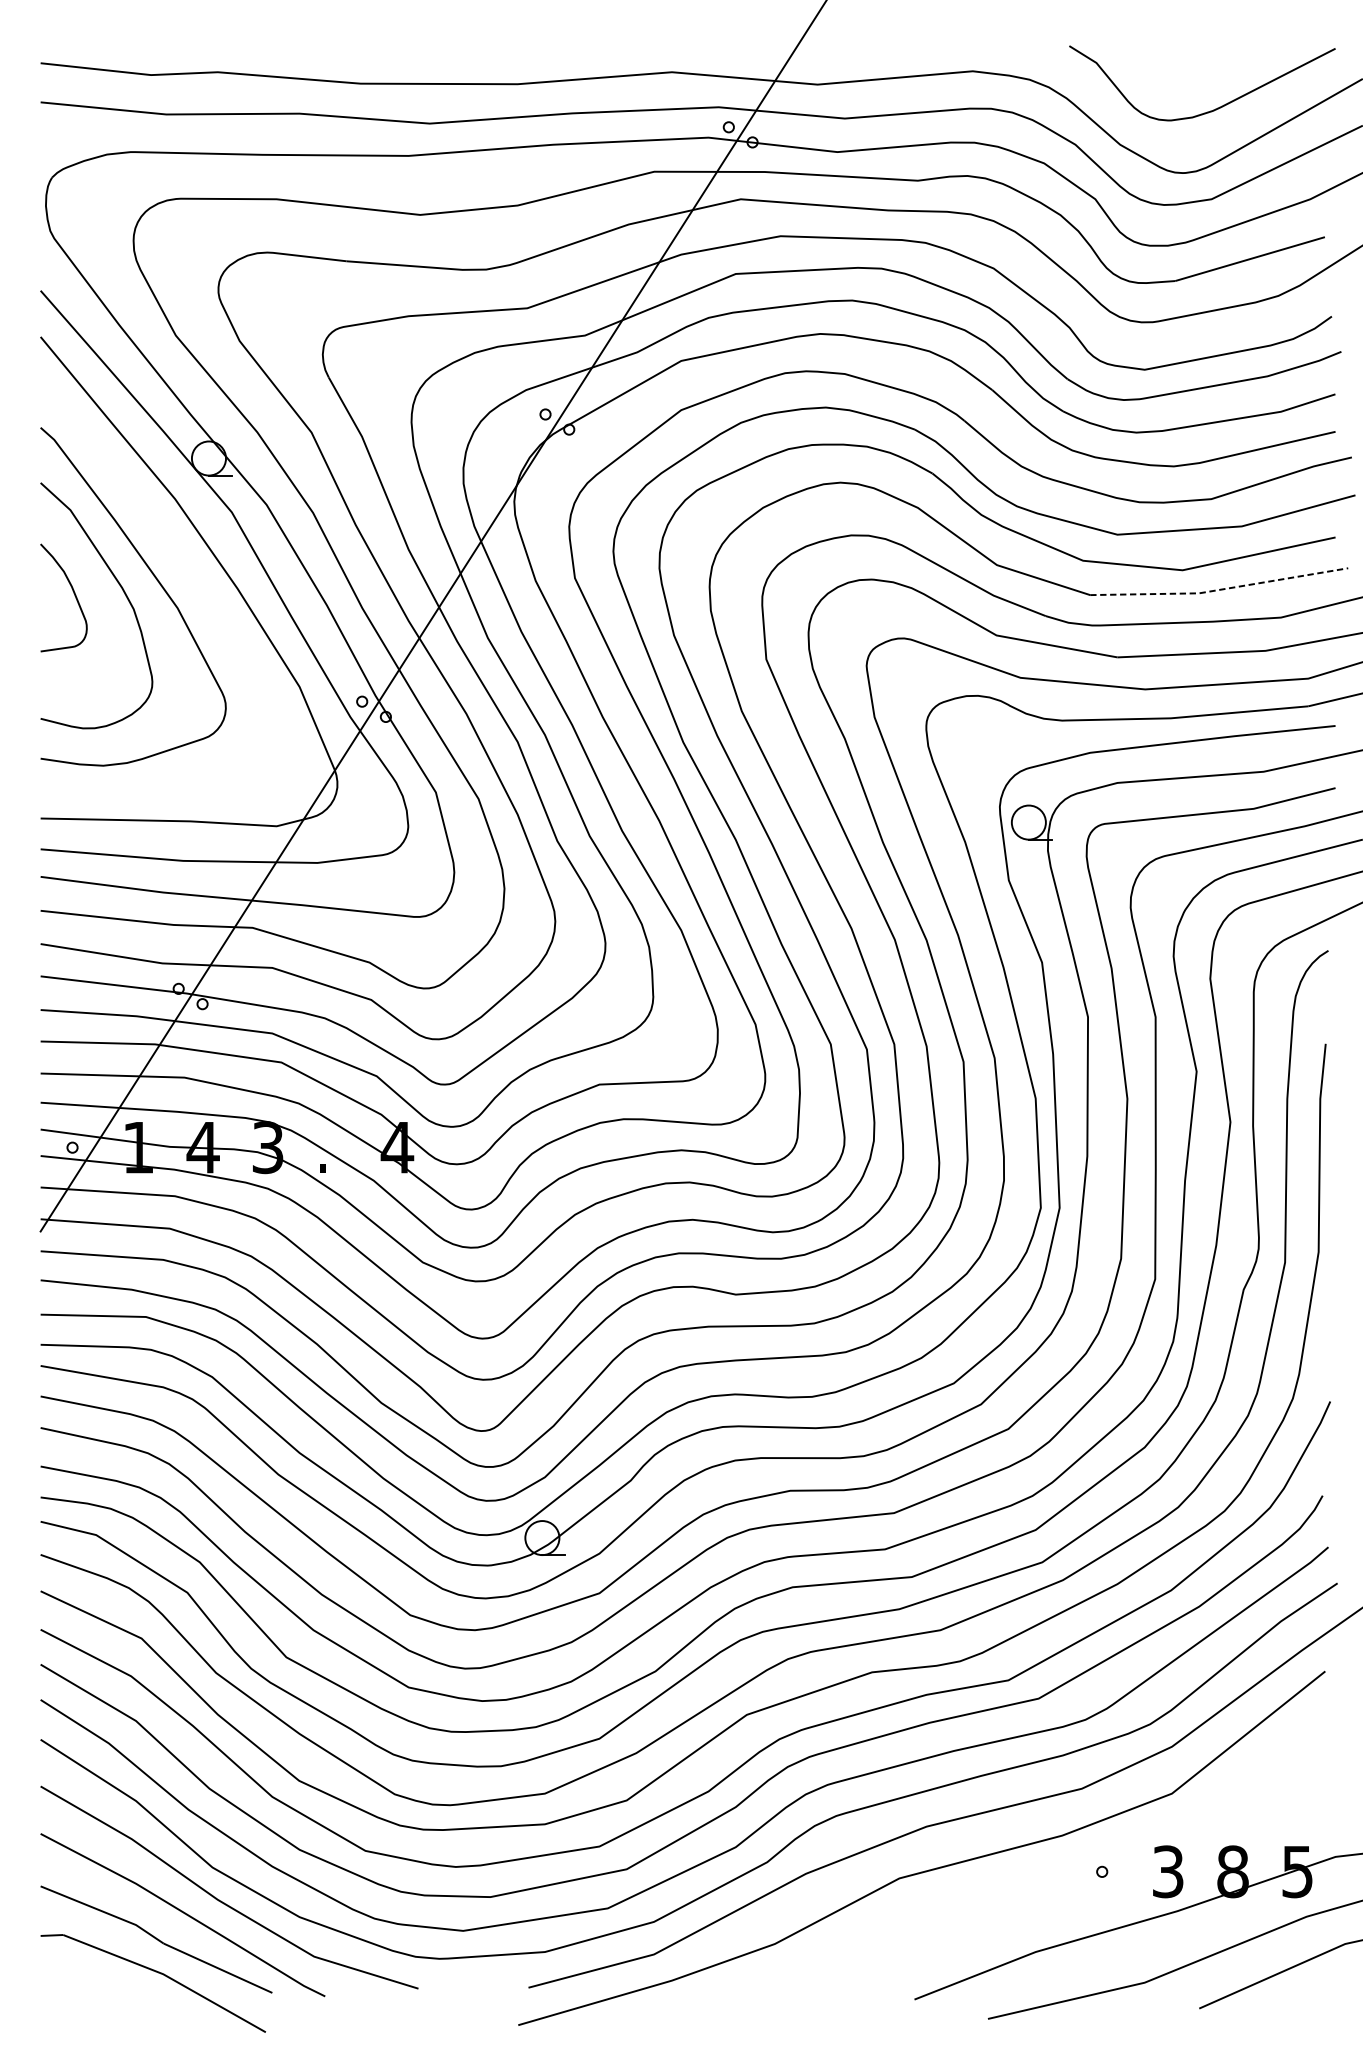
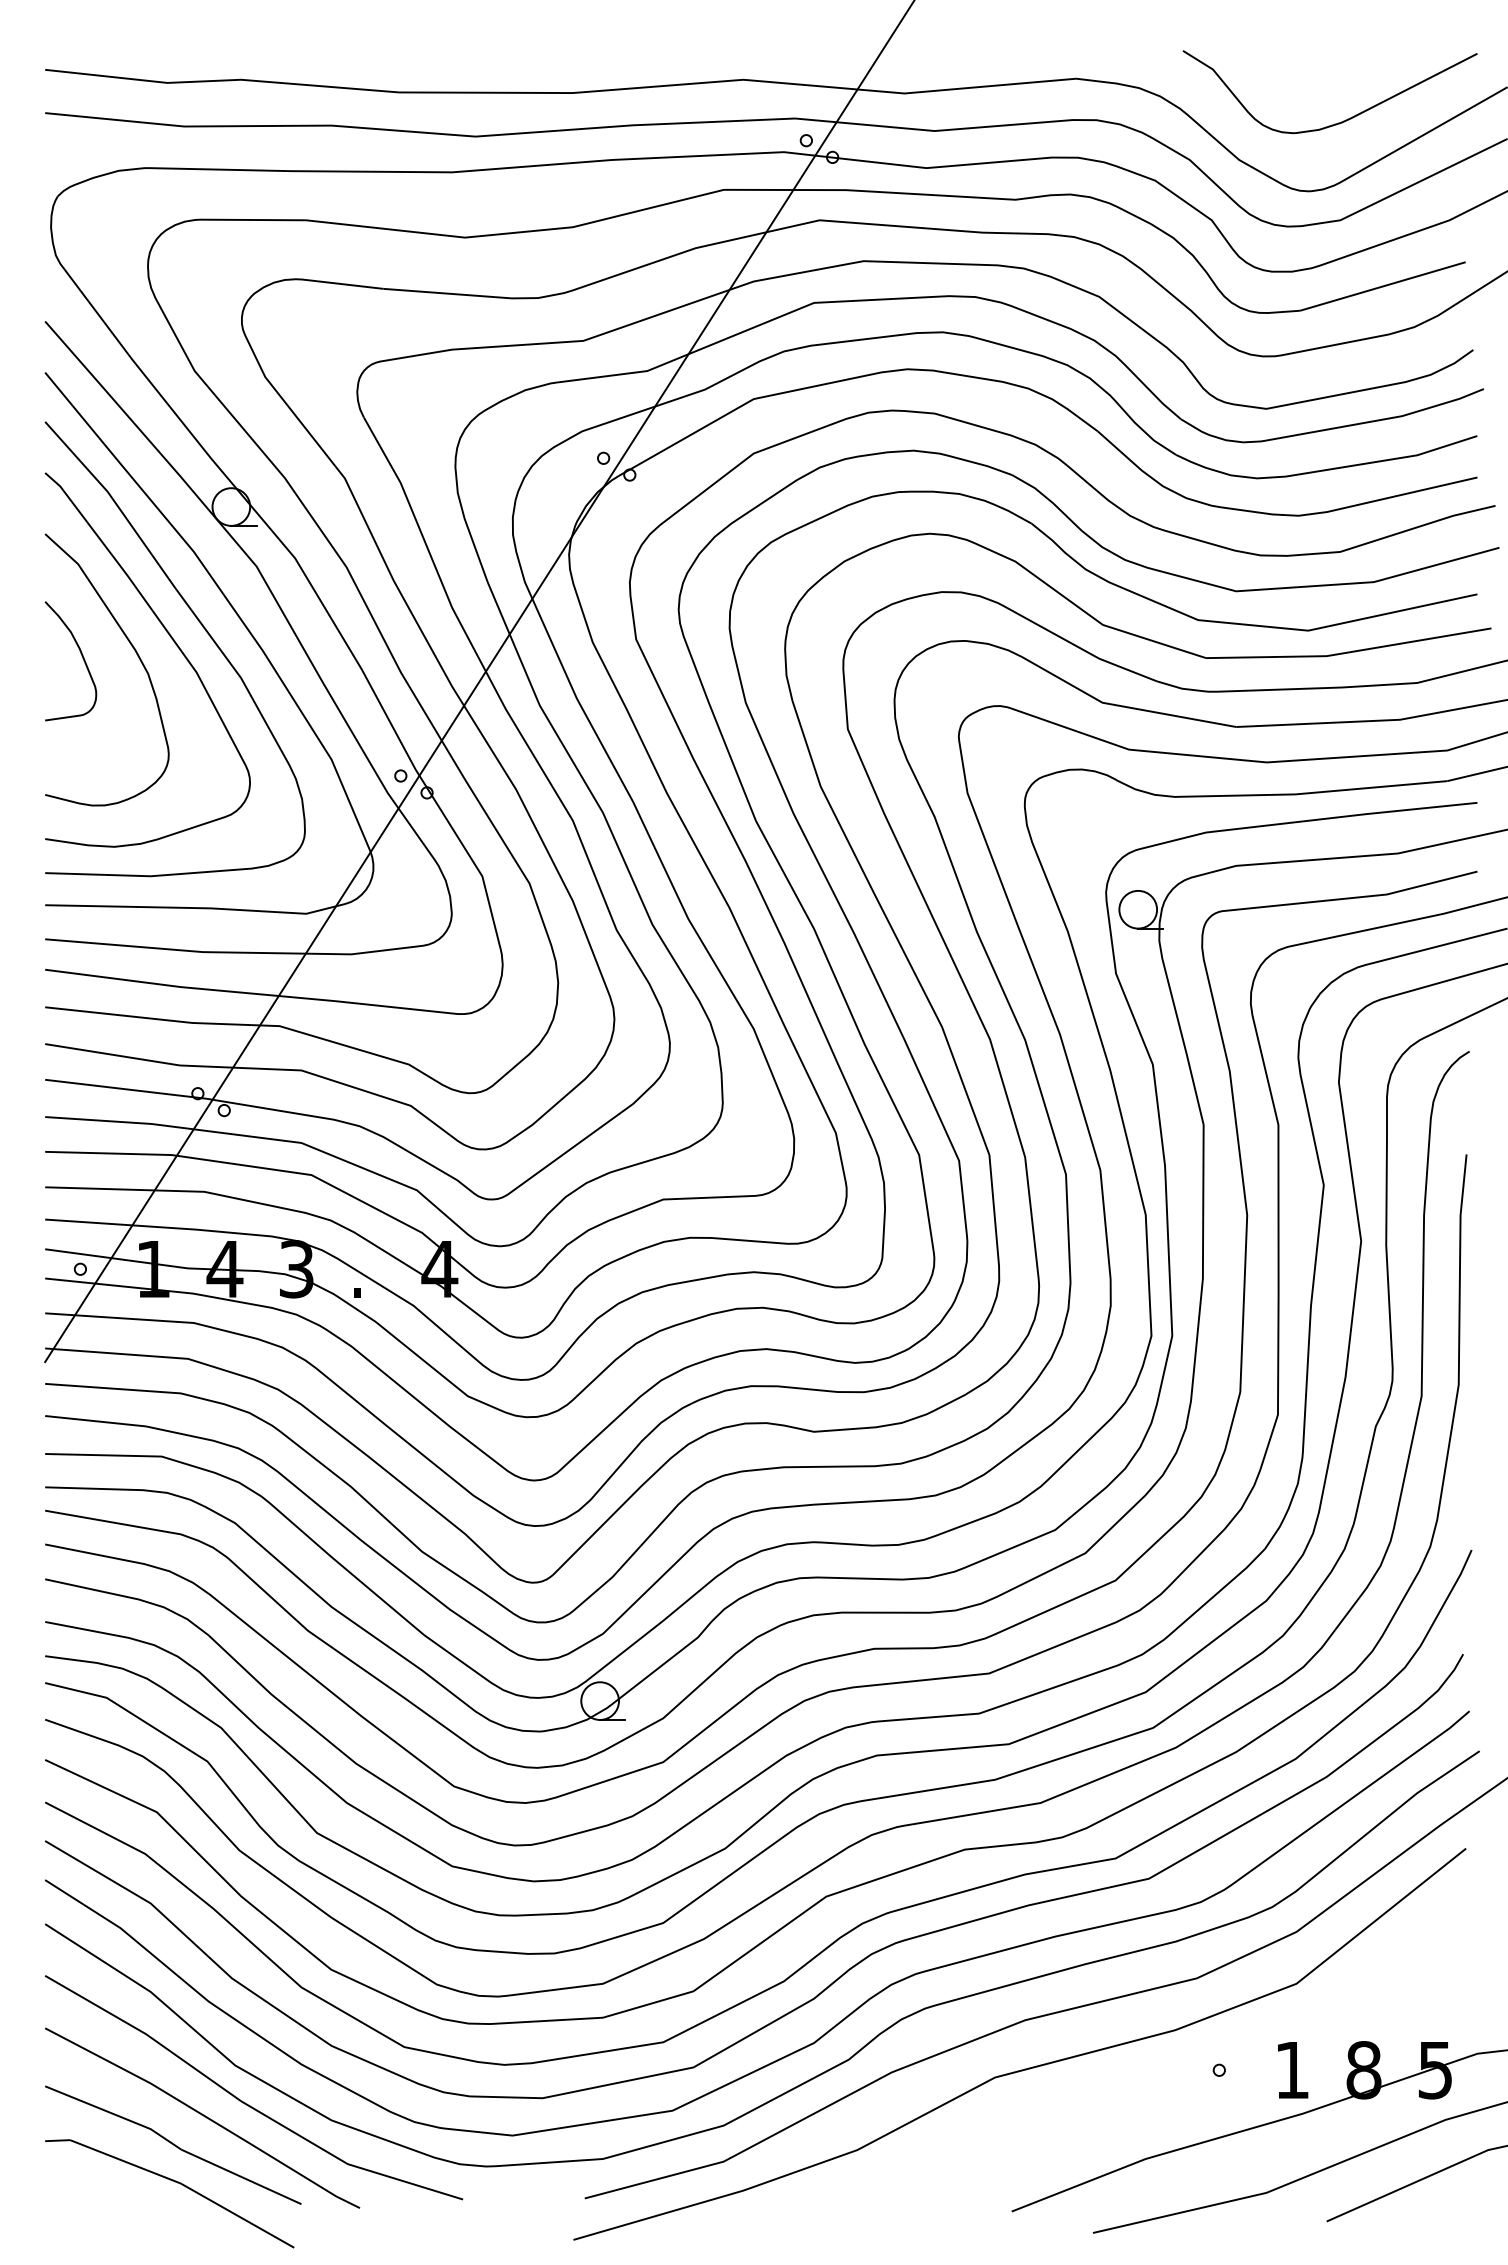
curve: (182, 567) -> (202, 627), added
line: (1219, 590) -> (1349, 652), dashed -> solid
text: (1168, 1872) -> (1292, 2070), 3 -> 1

